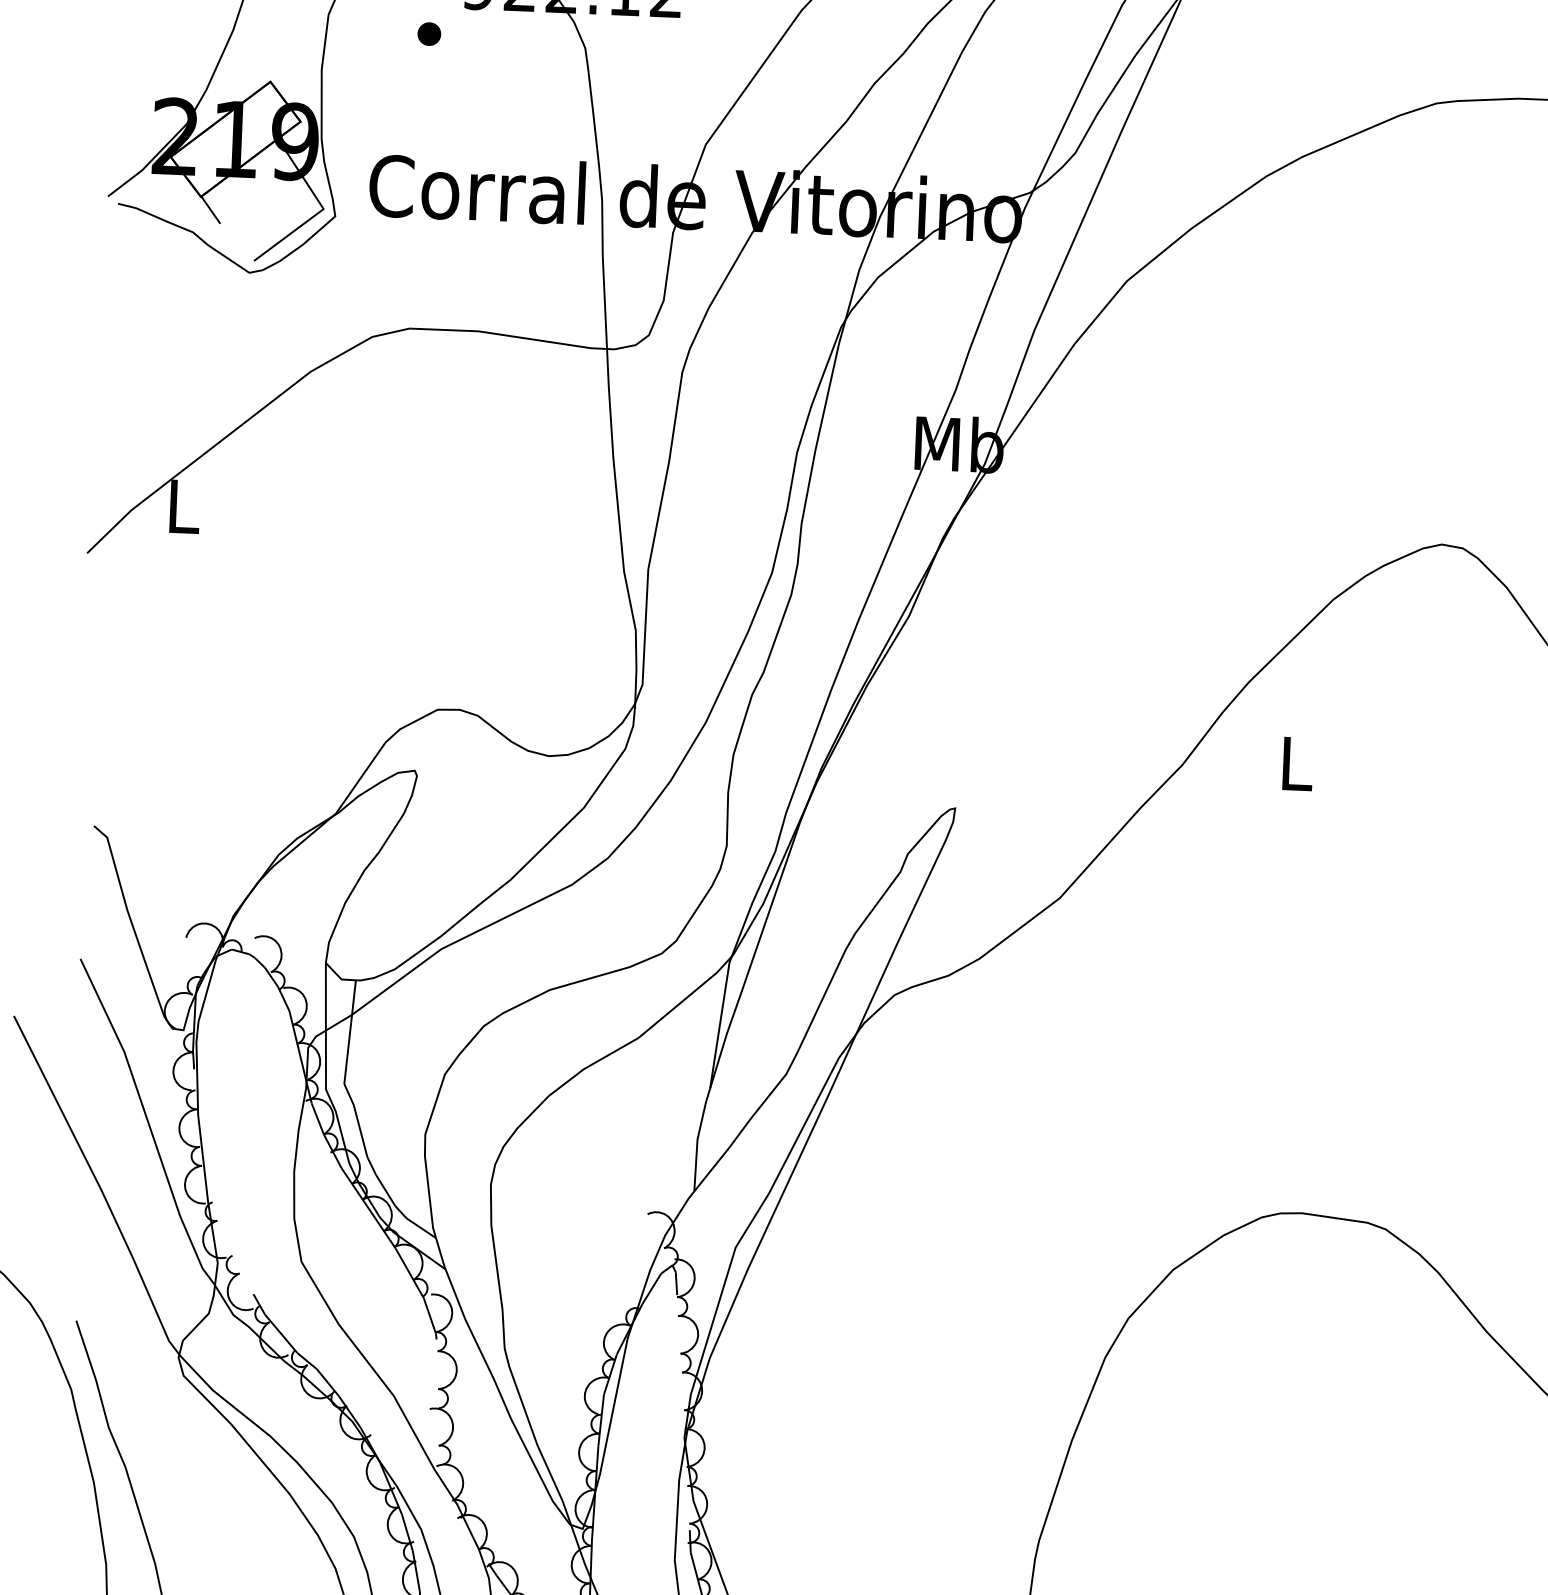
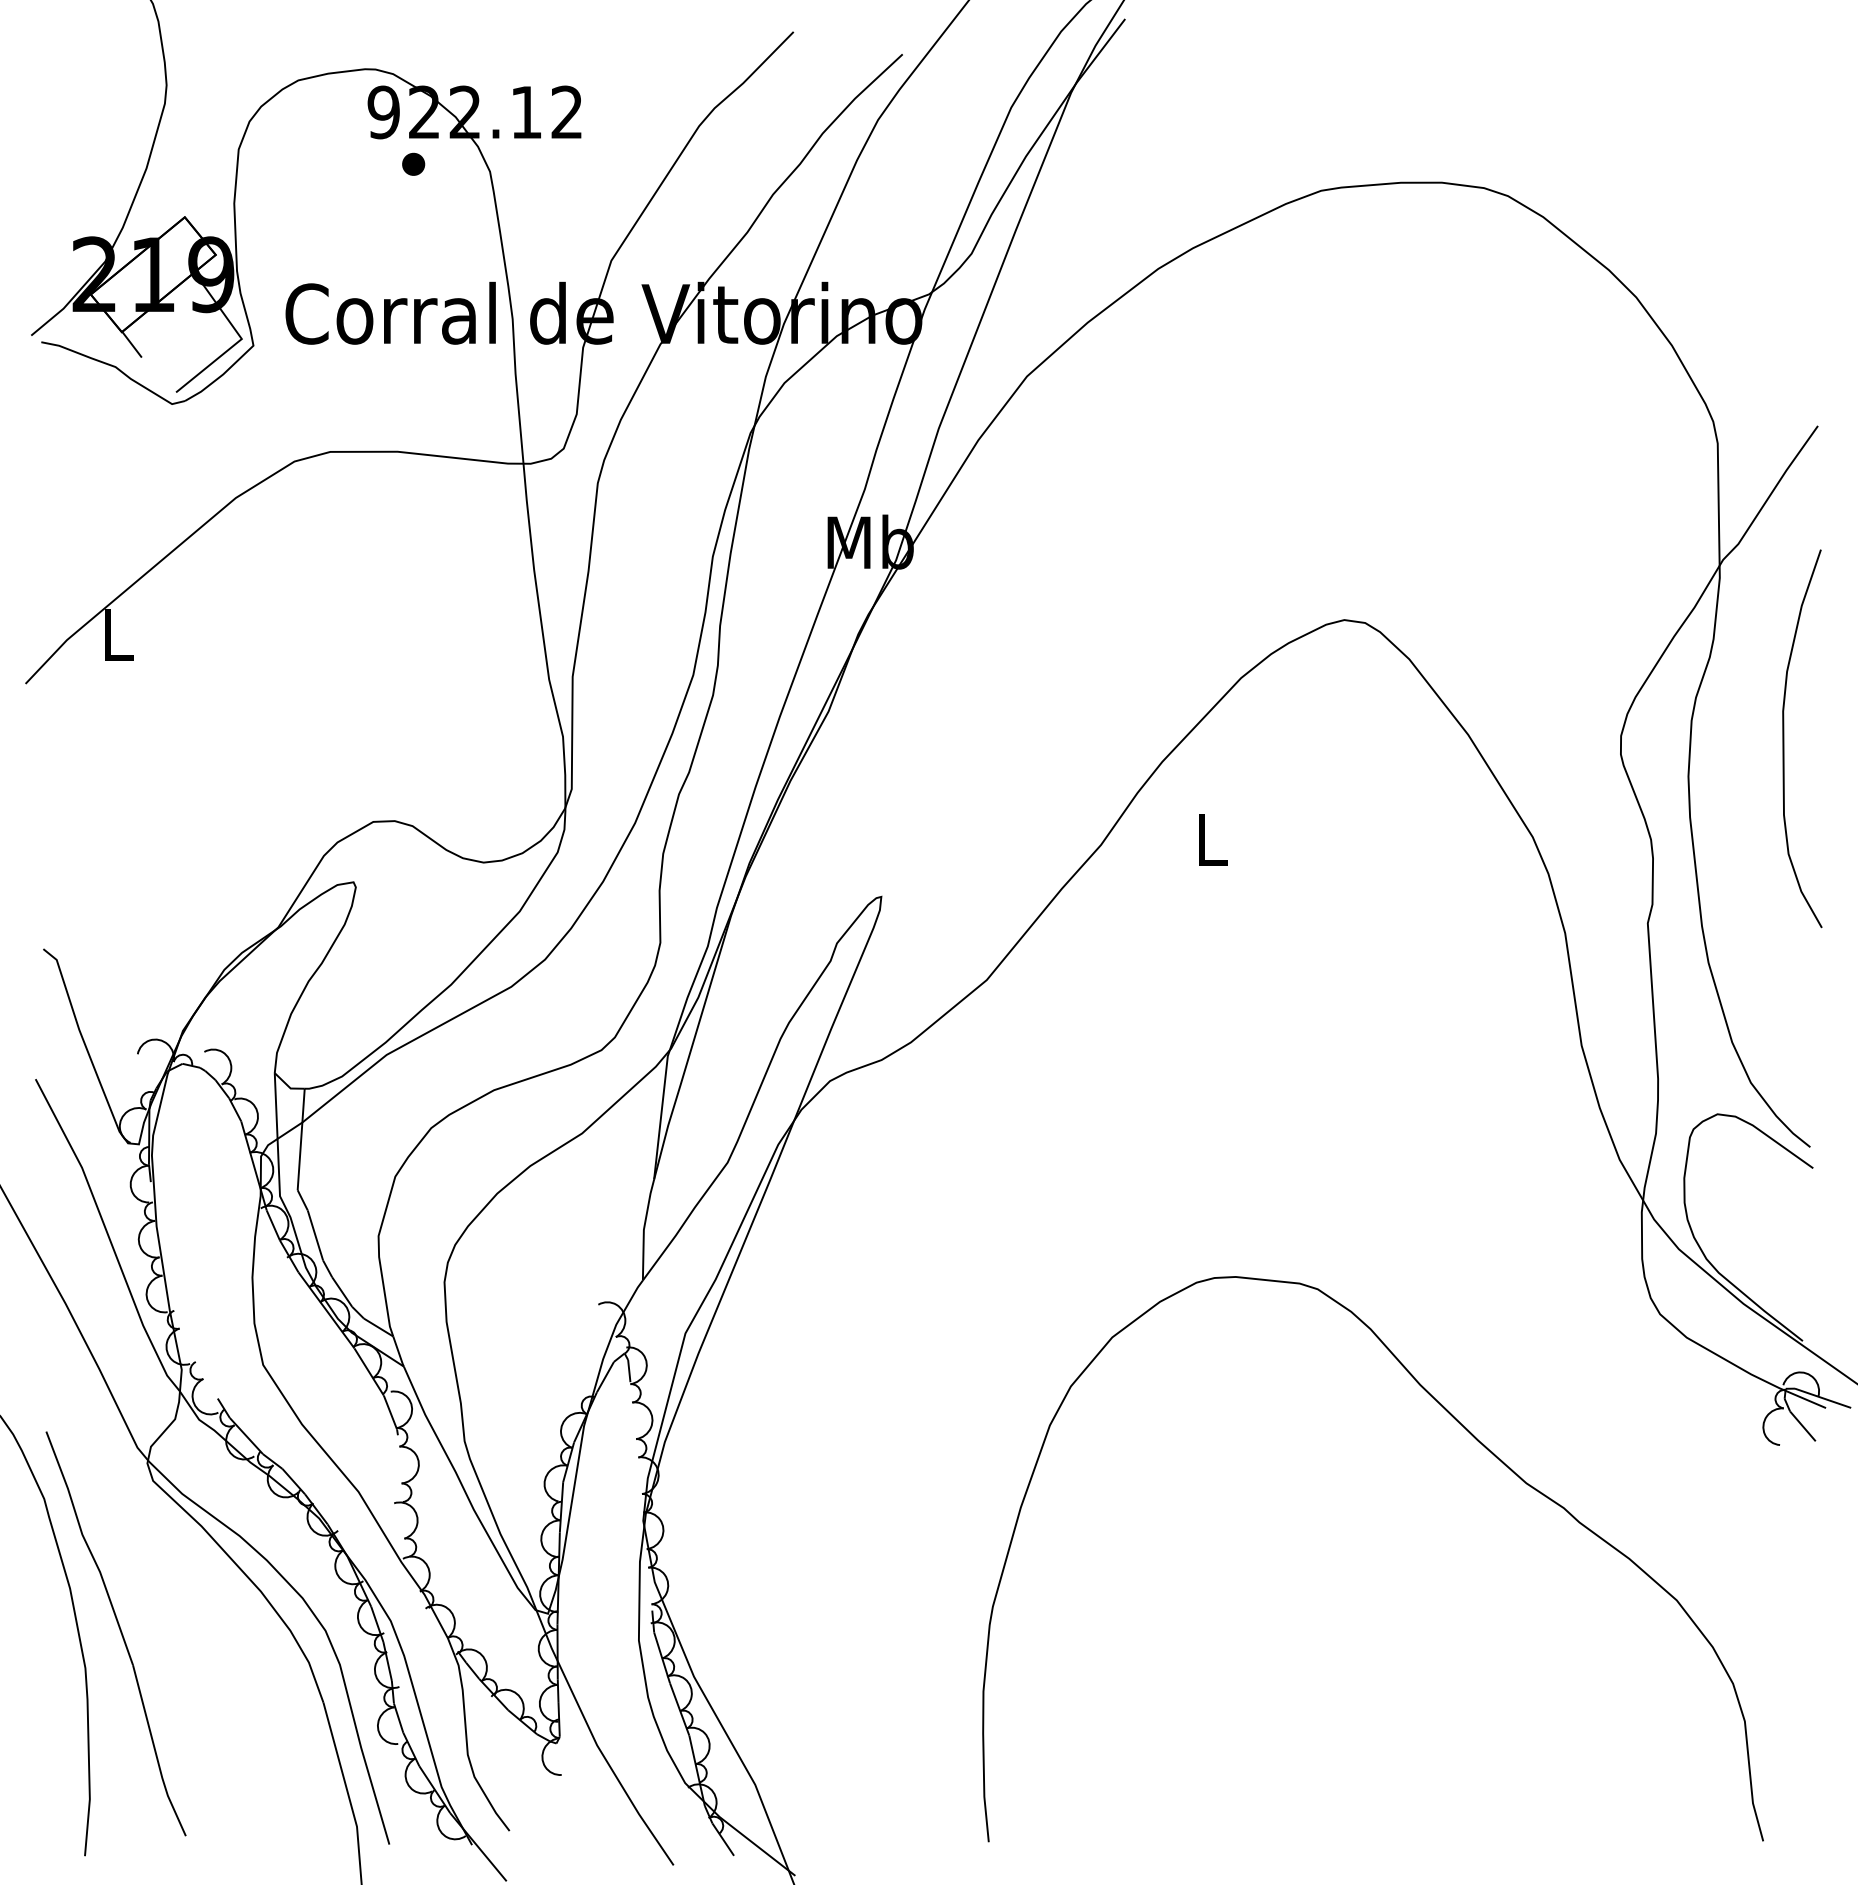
part: (429, 33) -> (413, 163), moved

